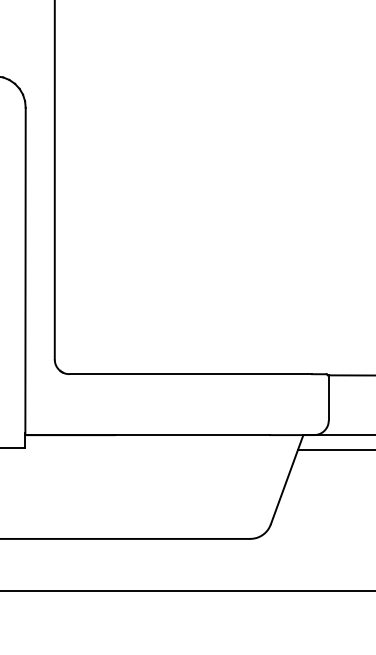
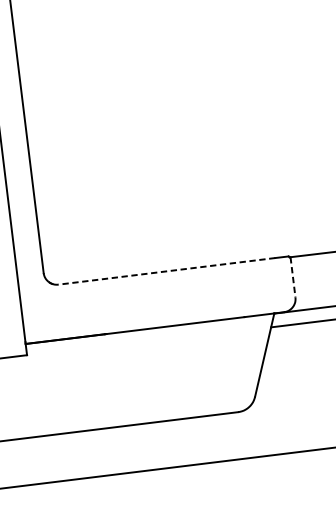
line: (190, 374) -> (166, 271), solid -> dashed
line: (328, 397) -> (292, 277), solid -> dashed

